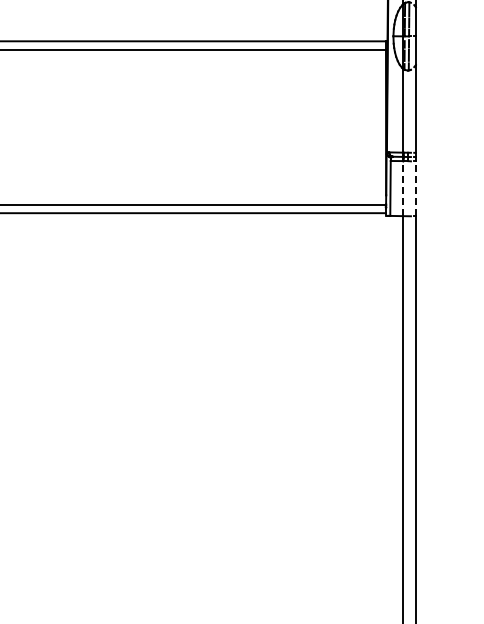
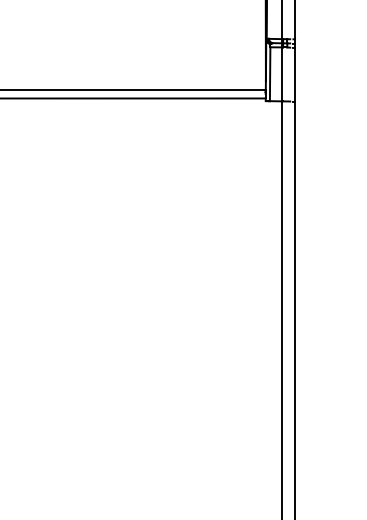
line: (403, 188) -> (282, 74), dashed -> solid
line: (415, 188) -> (294, 74), dashed -> solid

